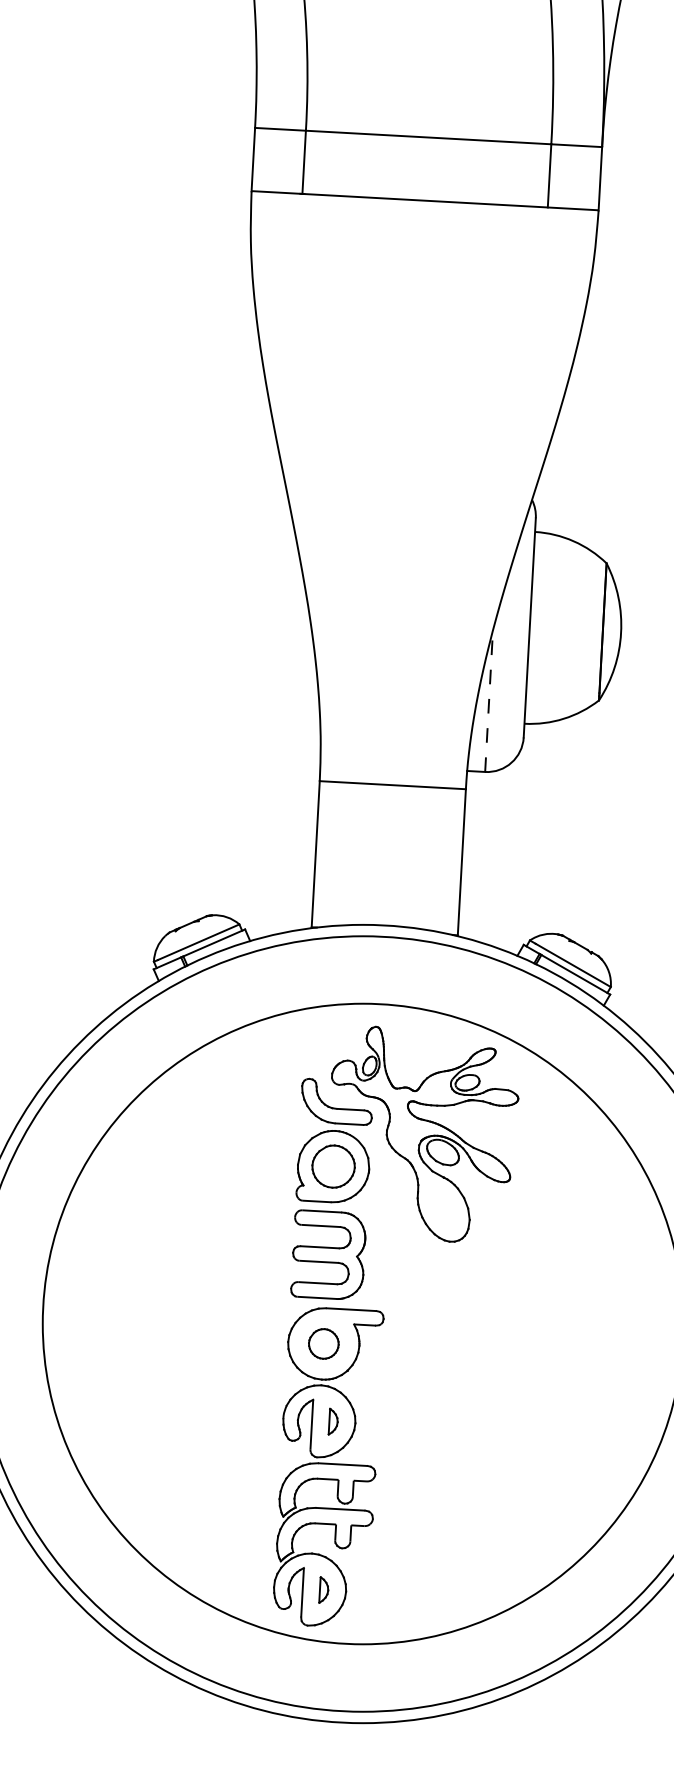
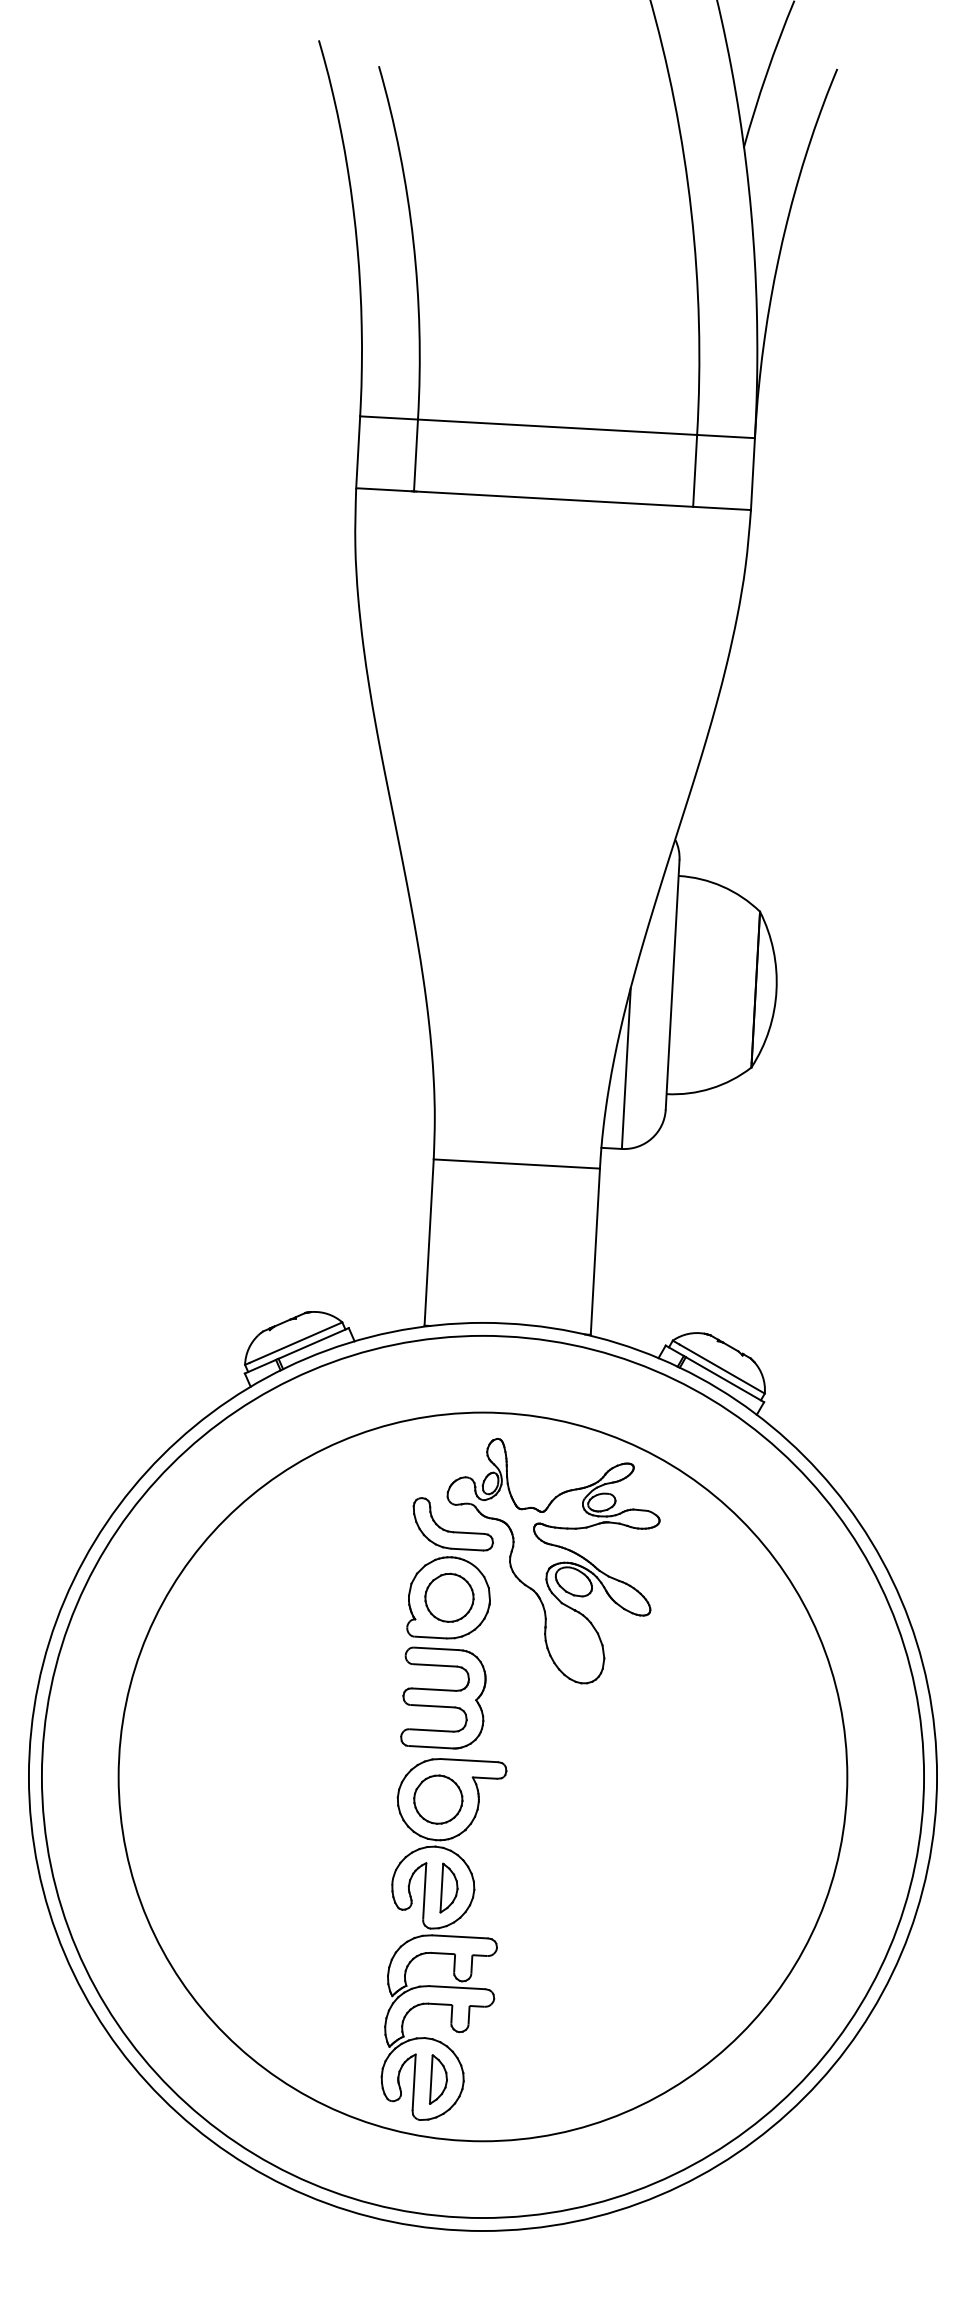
line: (489, 701) -> (626, 1068), dashed -> solid
part: (323, 1343) -> (438, 1799), size x1.43
part: (332, 1421) -> (448, 1887), size x1.67
part: (323, 1590) -> (437, 2079), size x1.67

